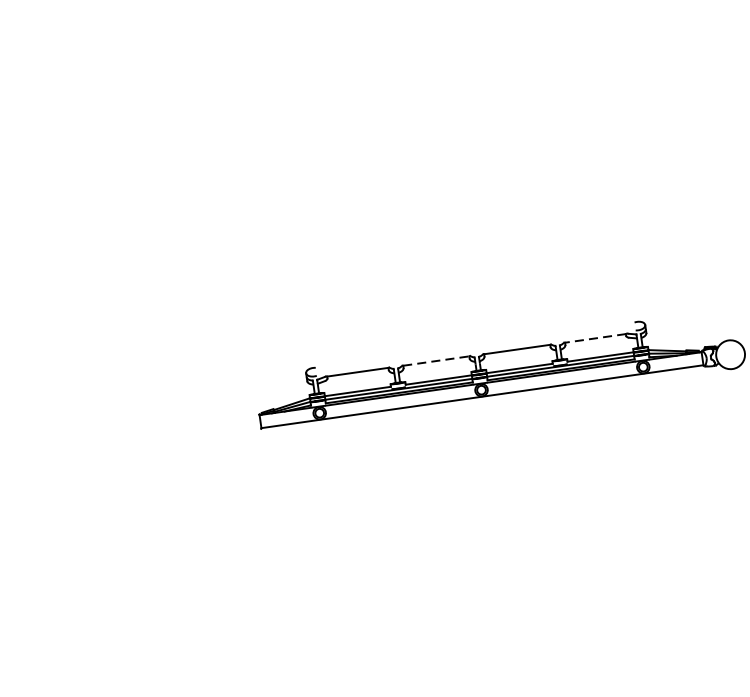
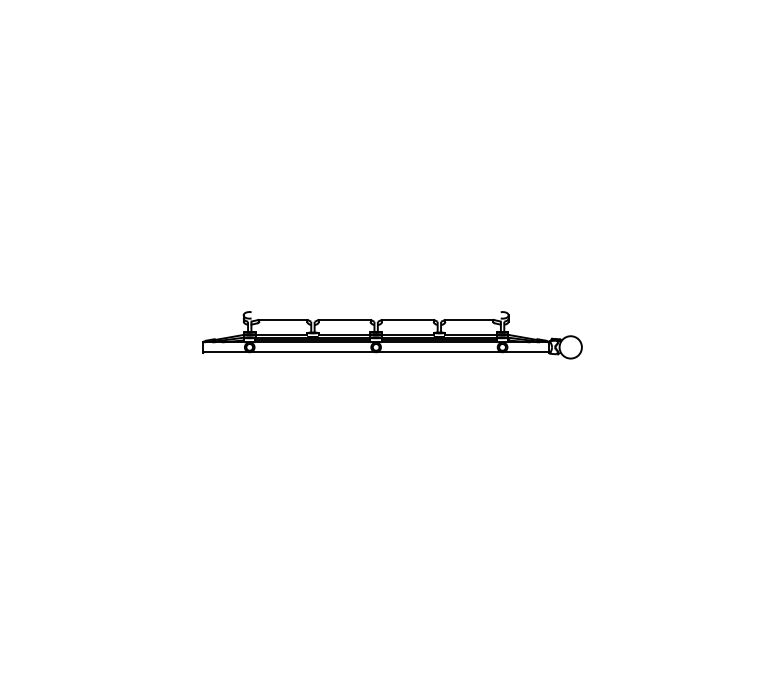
line: (596, 338) -> (469, 320), dashed -> solid
line: (436, 361) -> (344, 320), dashed -> solid

